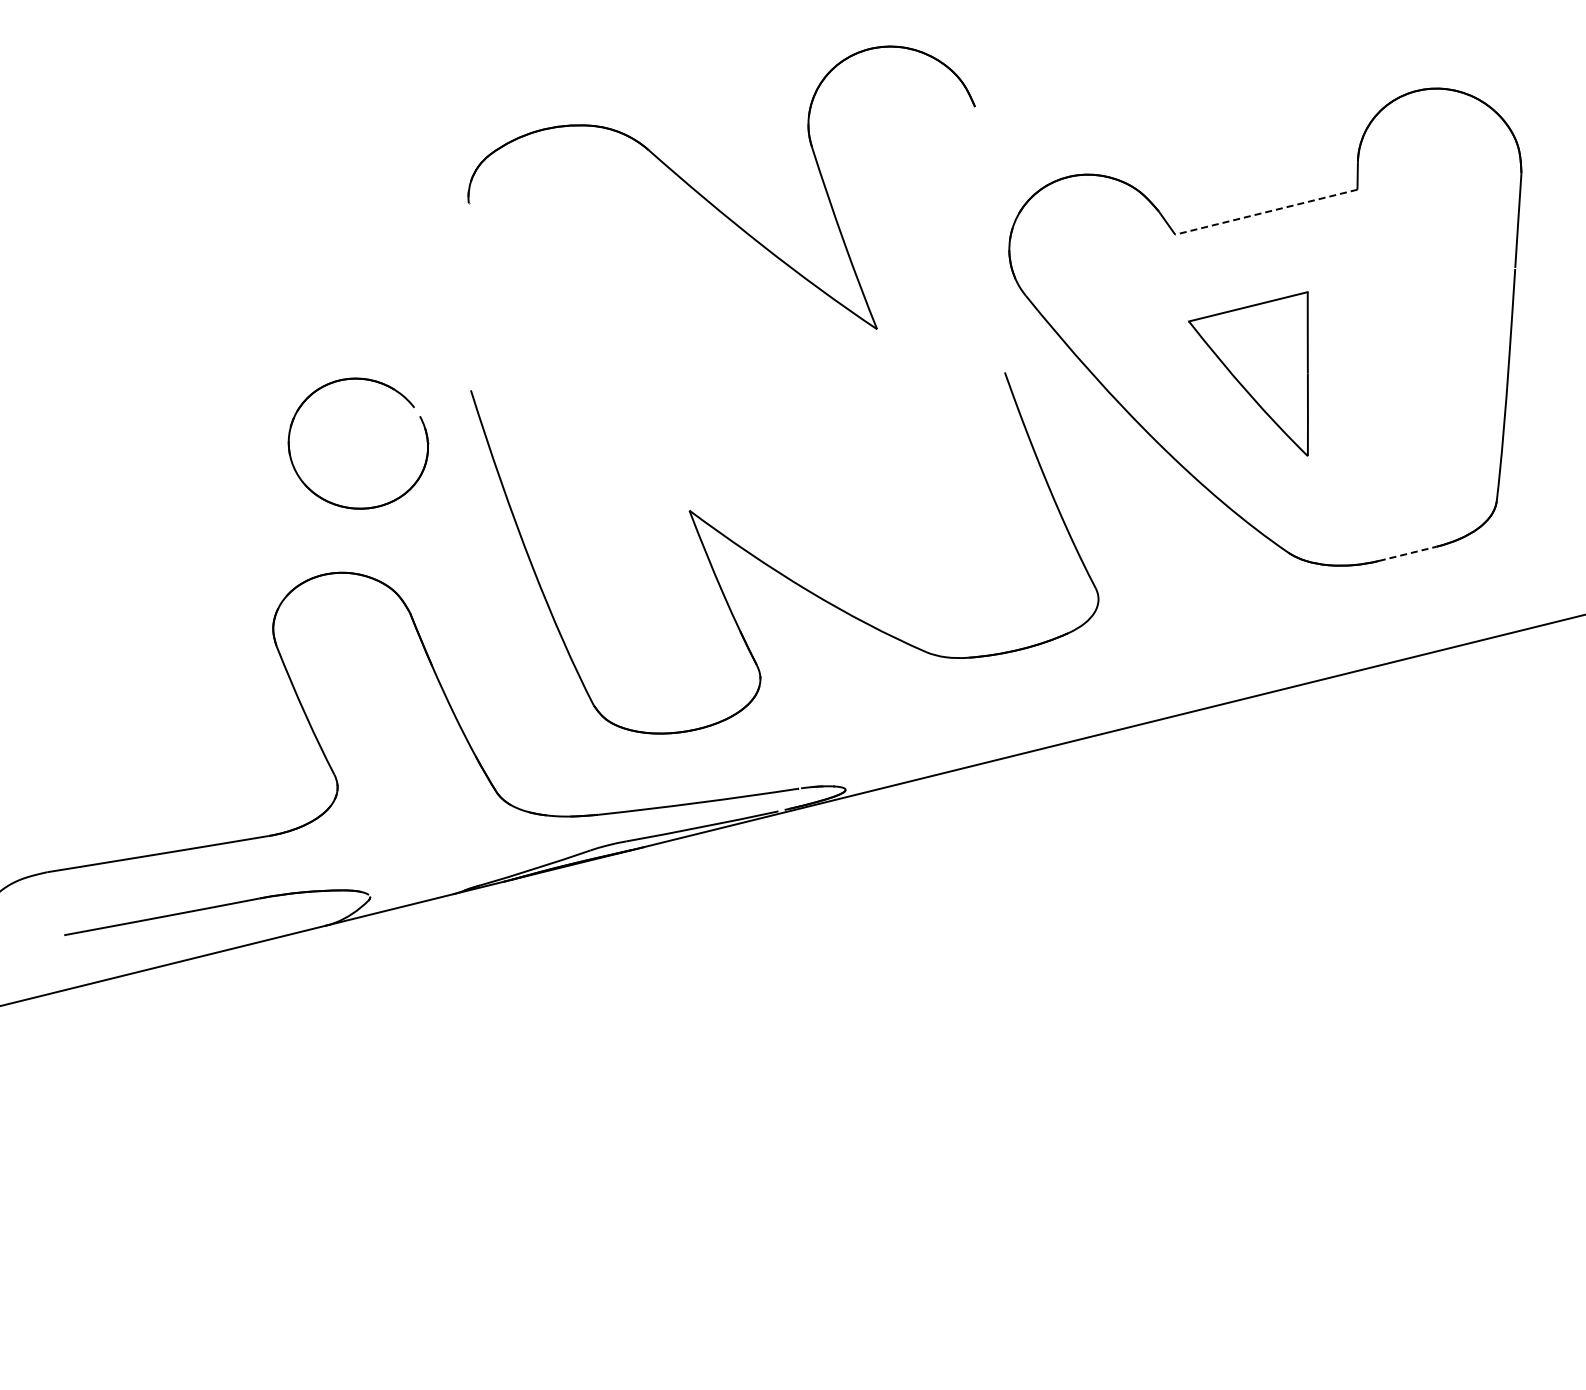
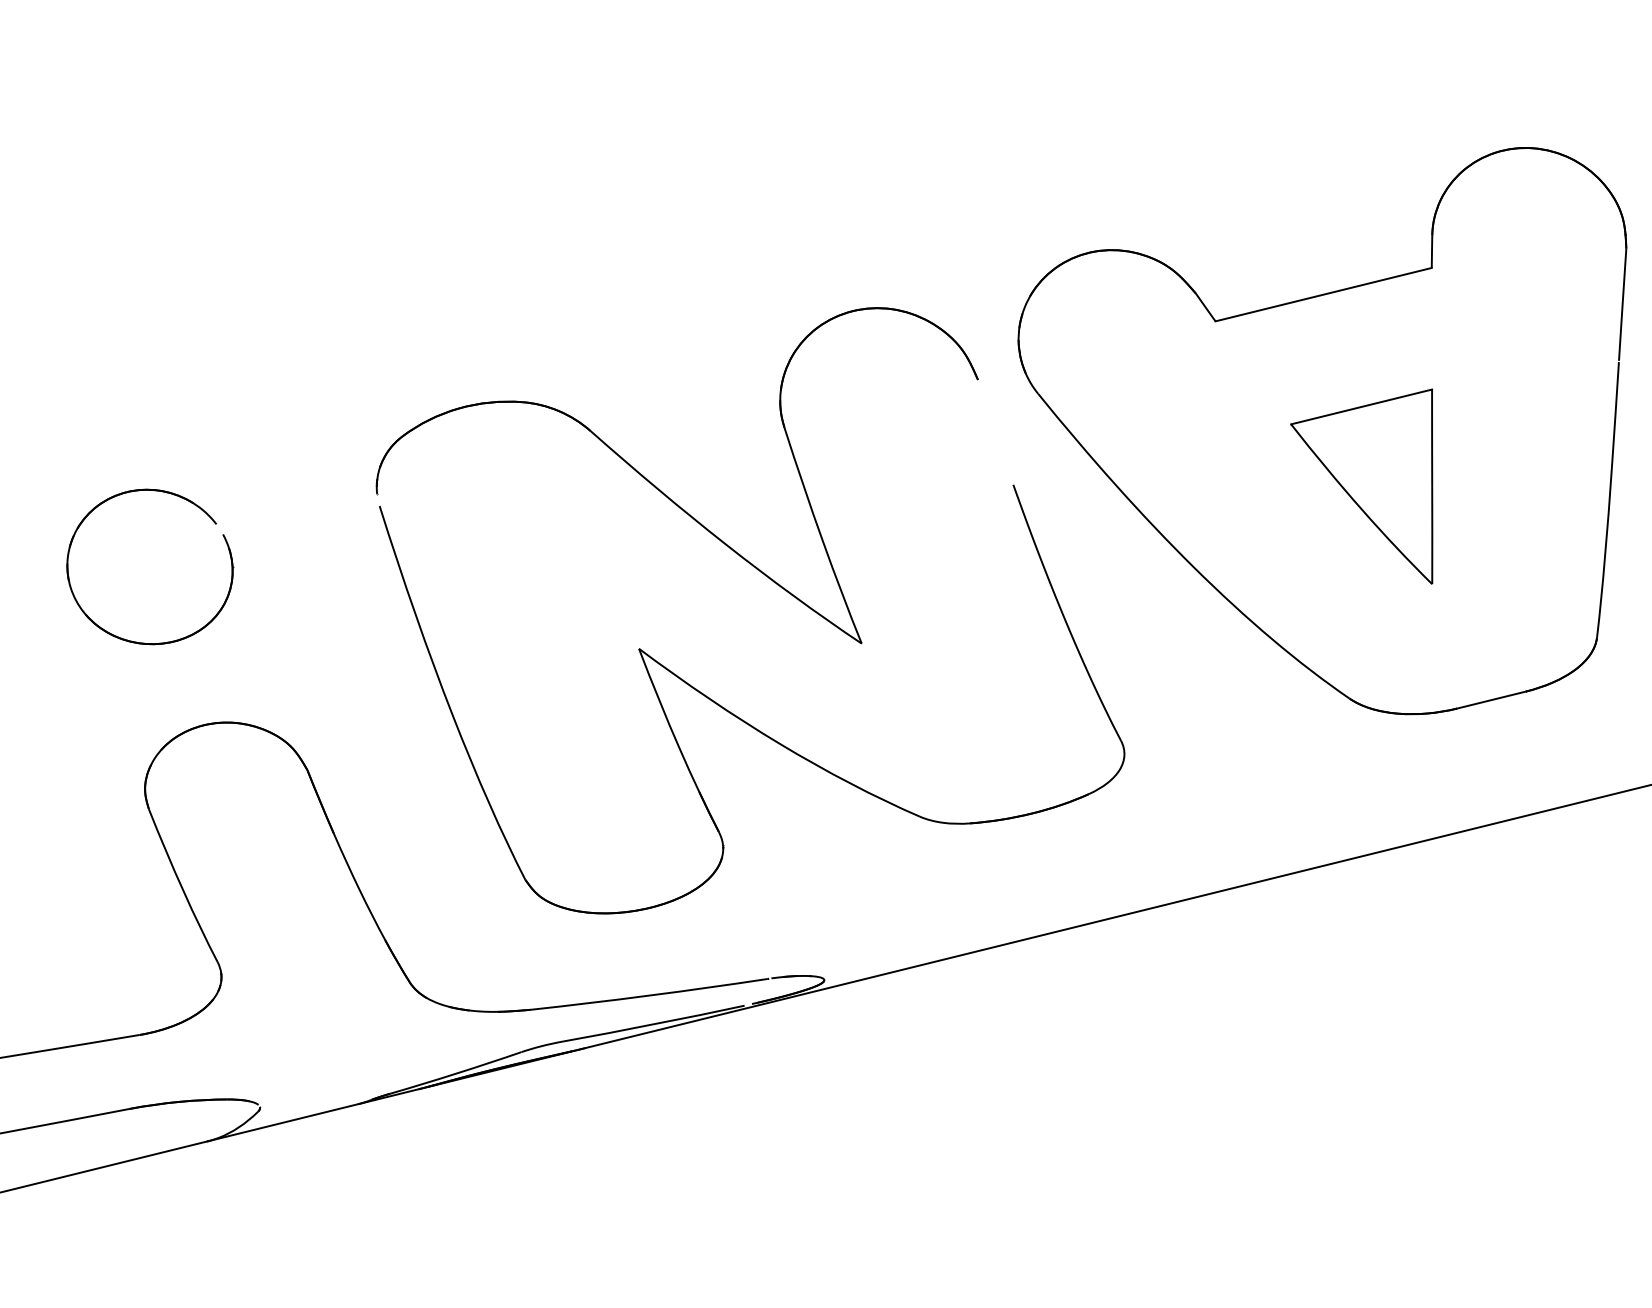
part: (711, 202) -> (665, 493), moved
line: (1266, 212) -> (1323, 295), dashed -> solid
part: (1248, 373) -> (1361, 486), moved
part: (374, 382) -> (169, 494), moved
line: (1407, 553) -> (1491, 699), dashed -> solid

